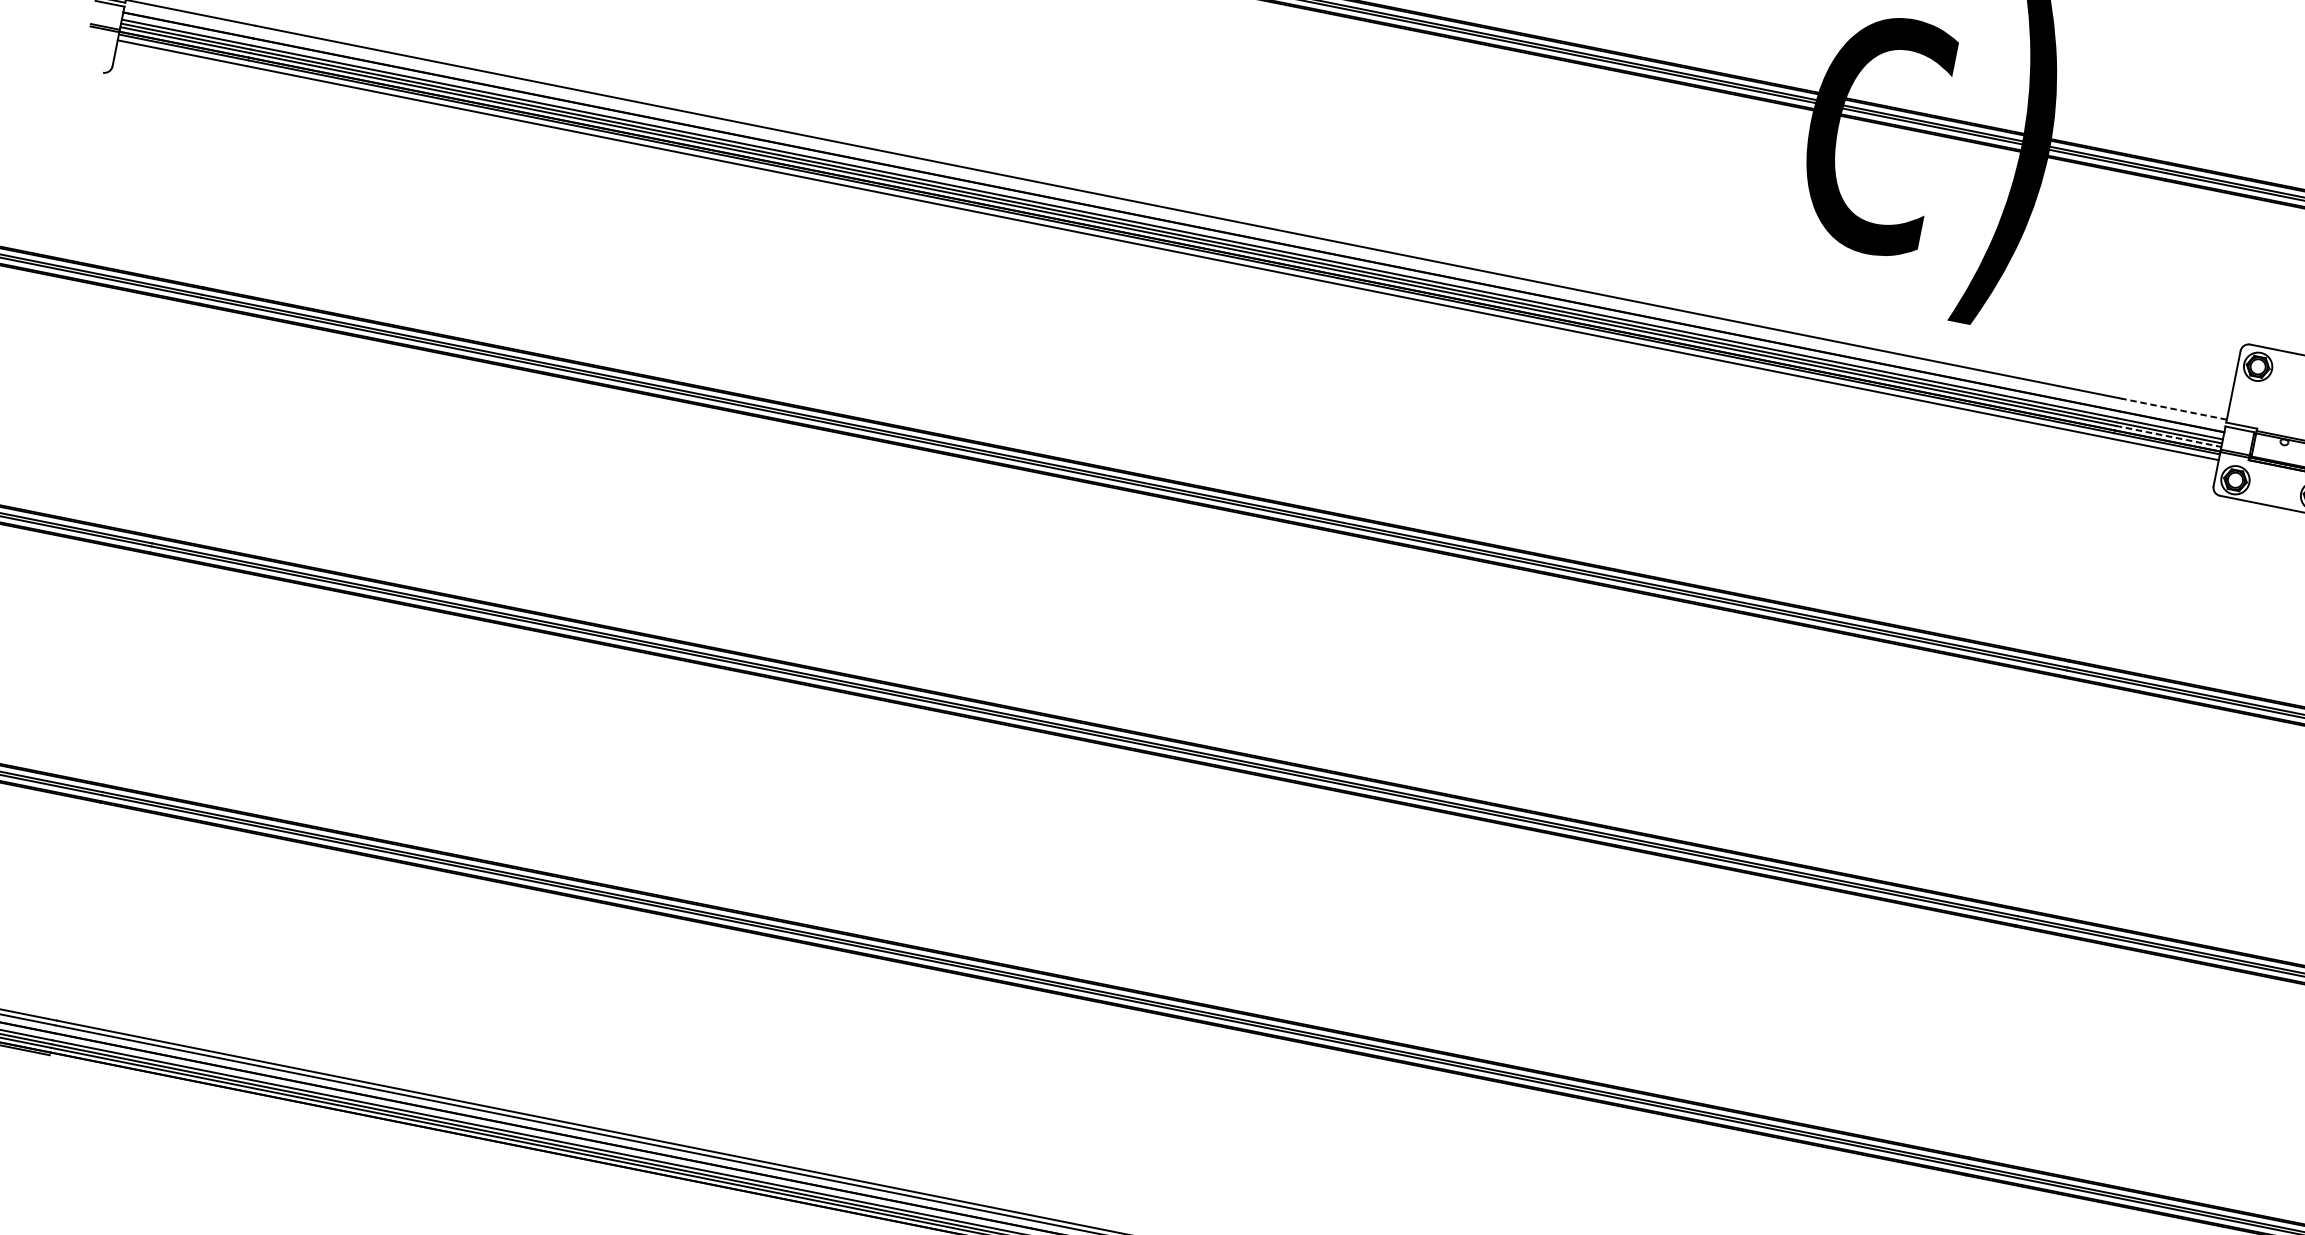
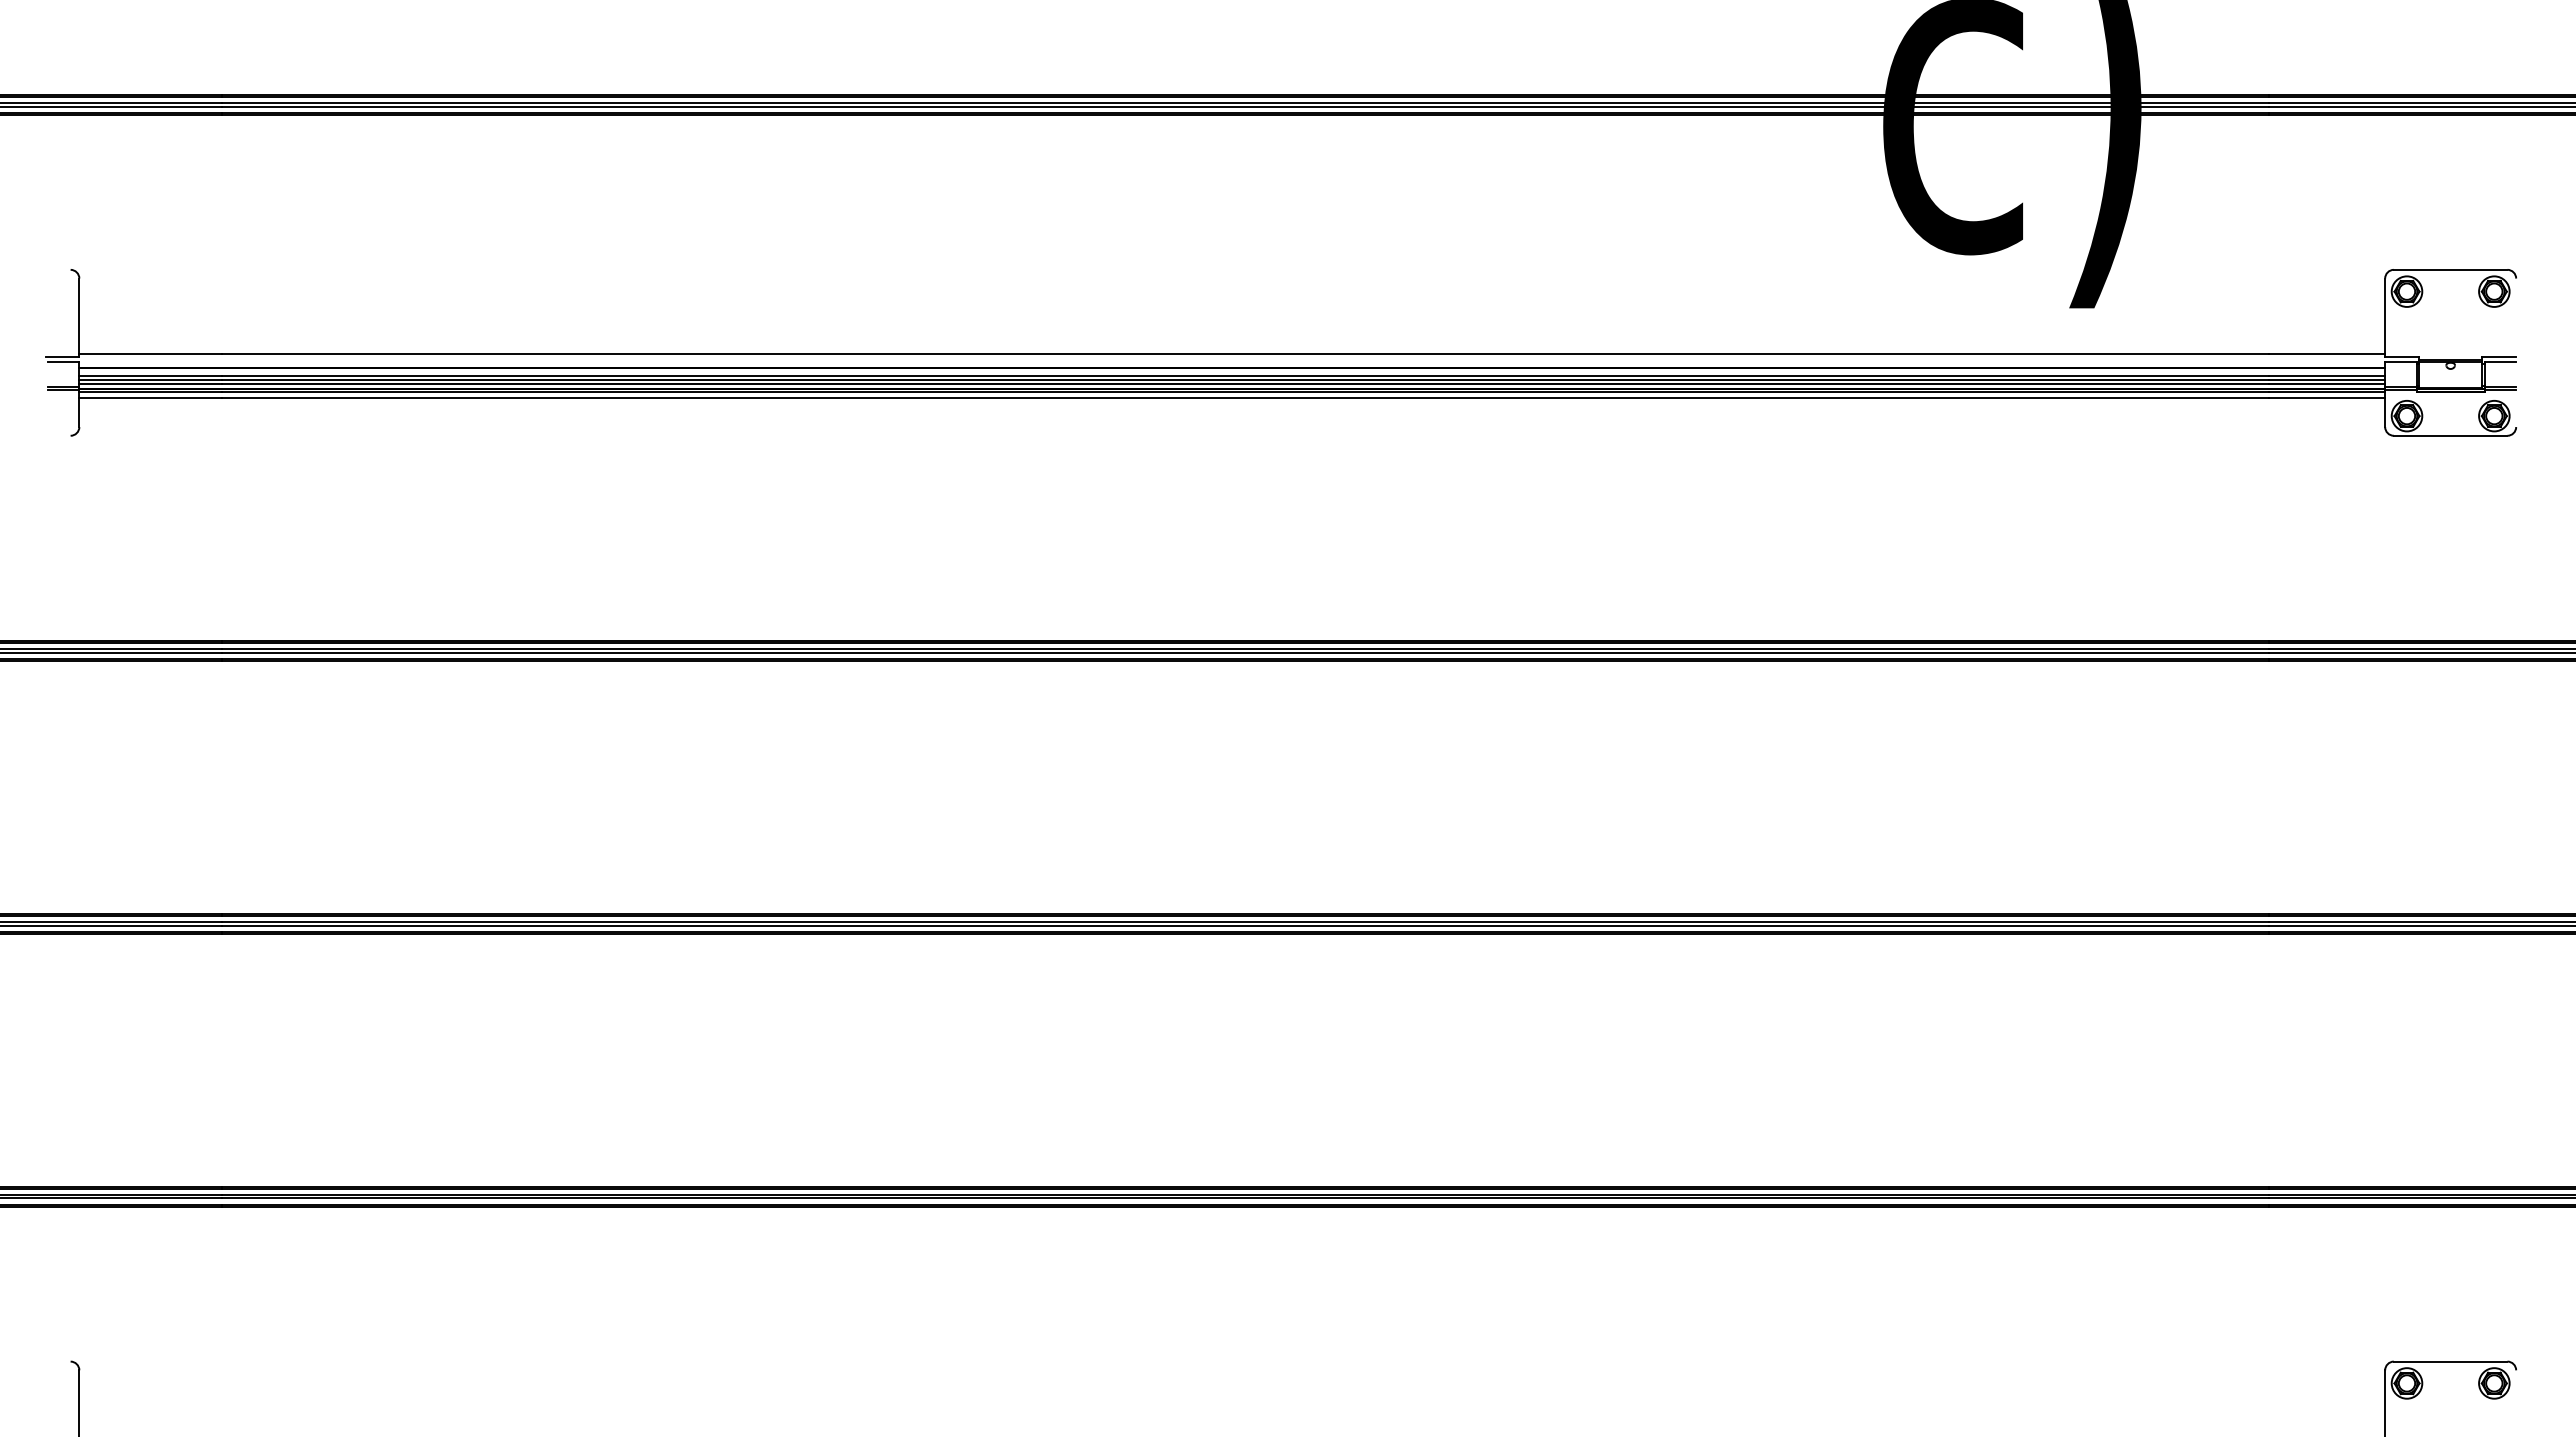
line: (2173, 409) -> (2326, 354), dashed -> solid
line: (2168, 436) -> (2327, 384), dashed -> solid

